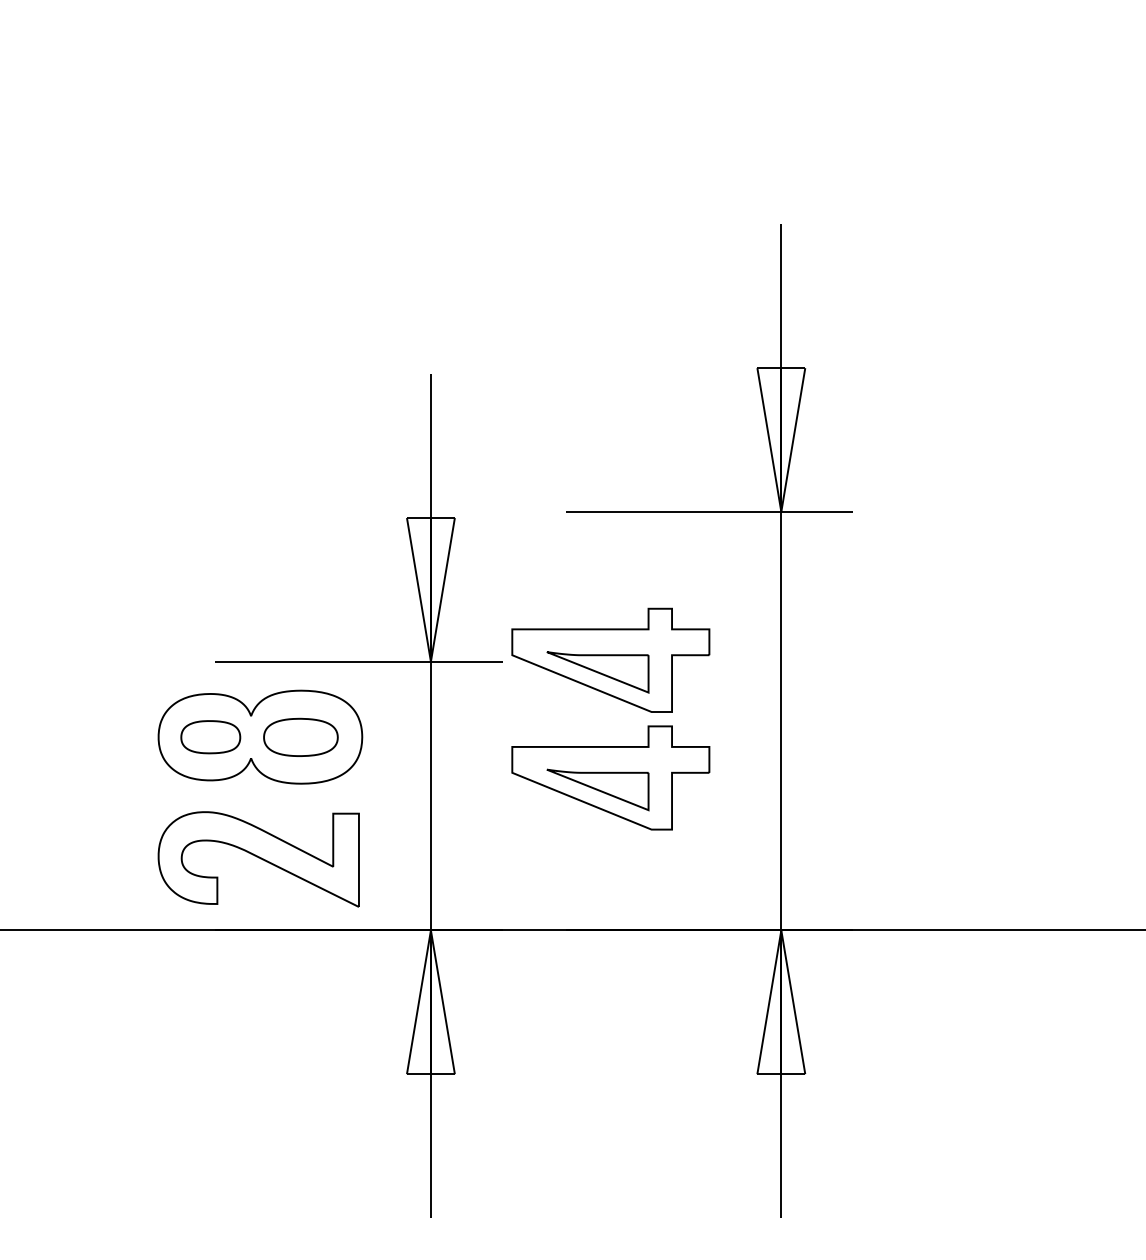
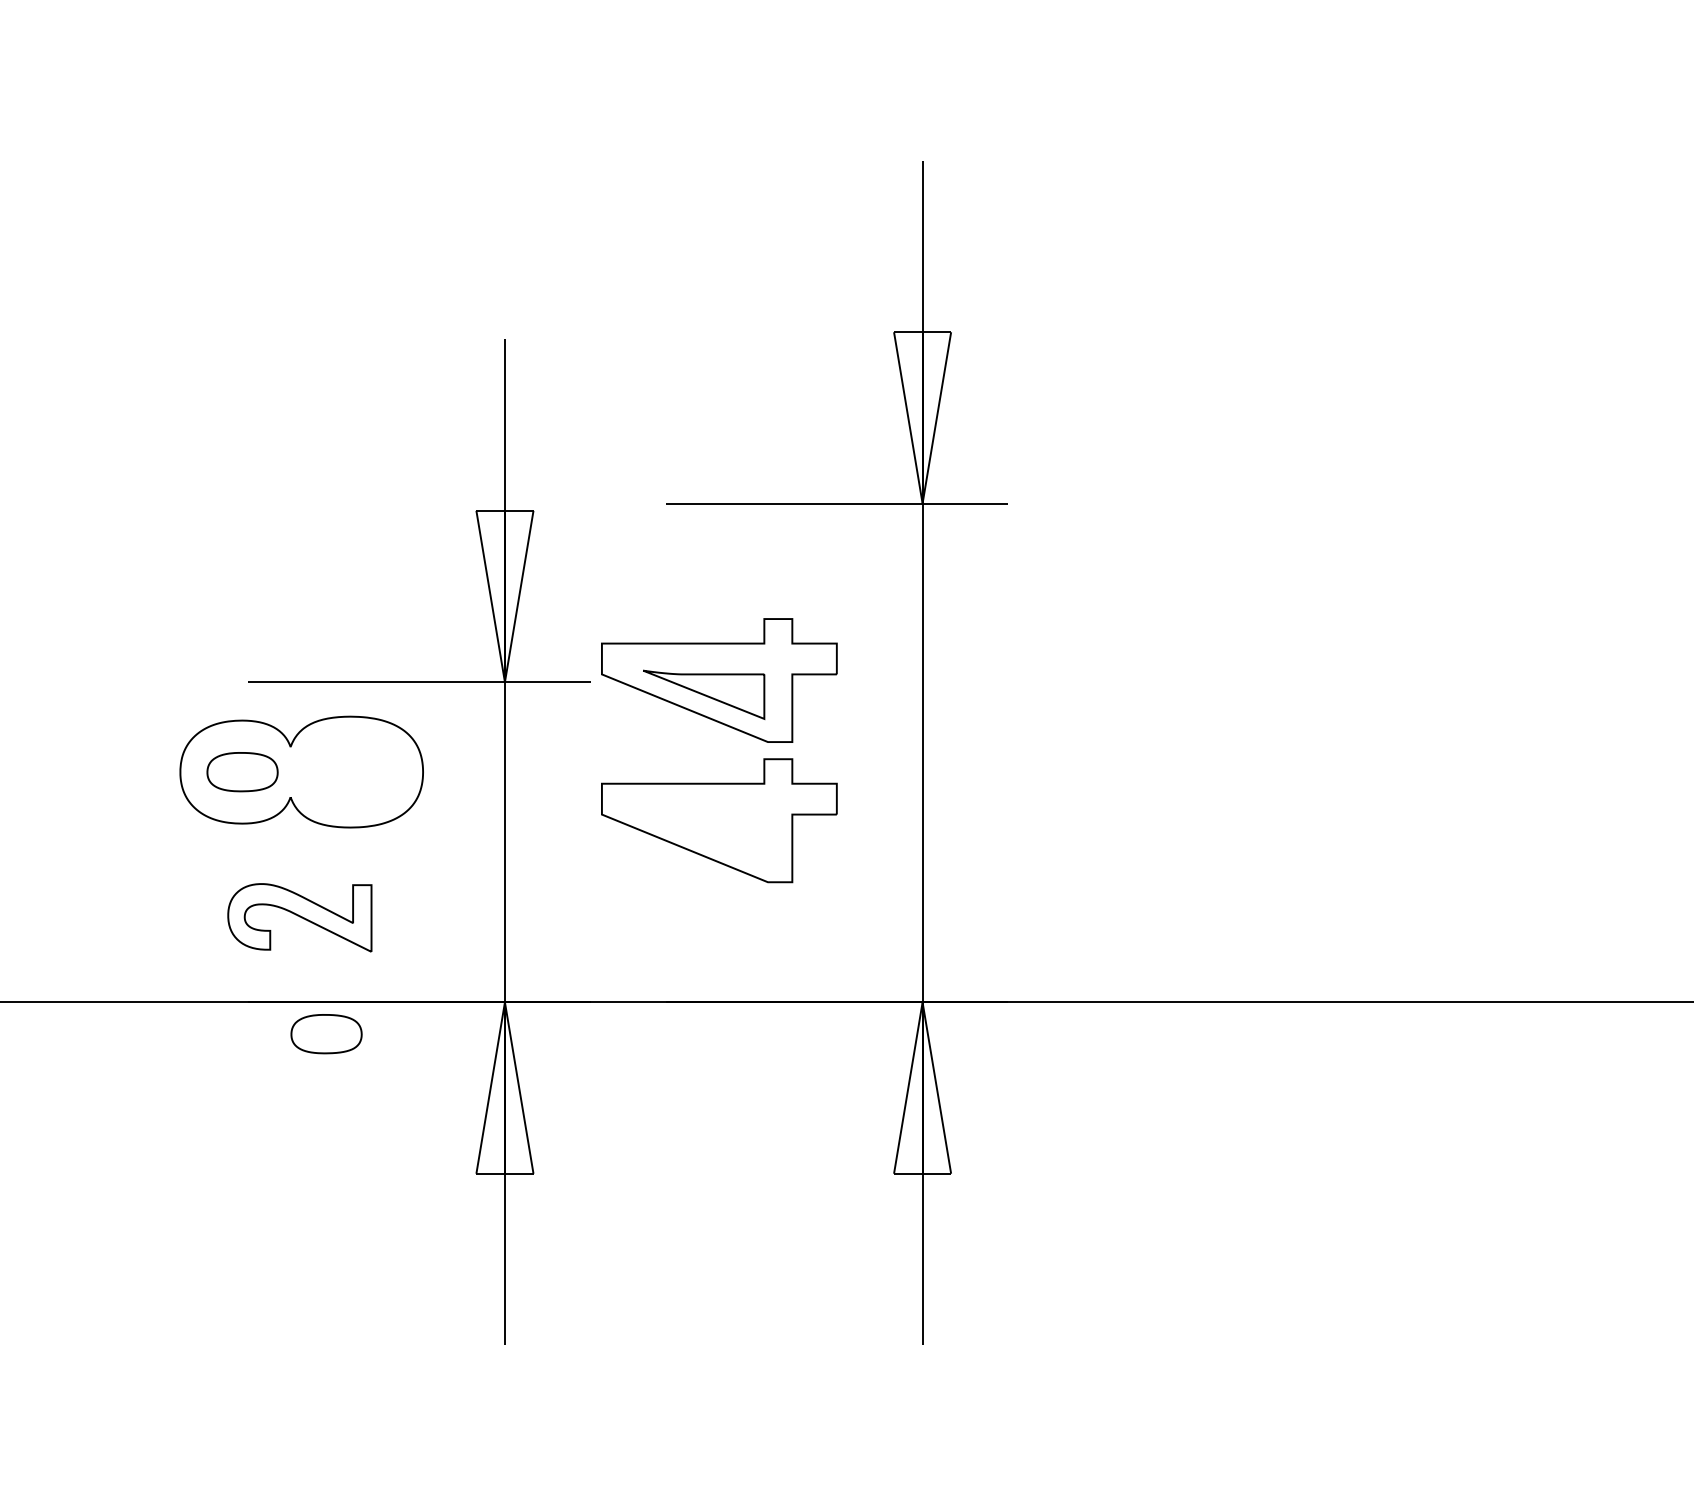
part: (300, 737) -> (349, 772), removed
part: (598, 790) -> (704, 835), removed
part: (258, 859) -> (299, 917), size x0.6
part: (281, 957) -> (326, 1034), added

